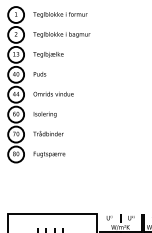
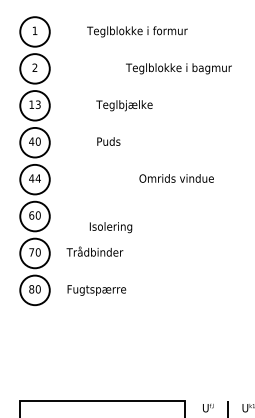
text: (60, 14) -> (137, 31), moved
text: (61, 34) -> (178, 68), moved
text: (48, 54) -> (124, 105), moved
text: (39, 74) -> (107, 142), moved
text: (53, 93) -> (176, 177), moved
text: (44, 114) -> (109, 227), moved

